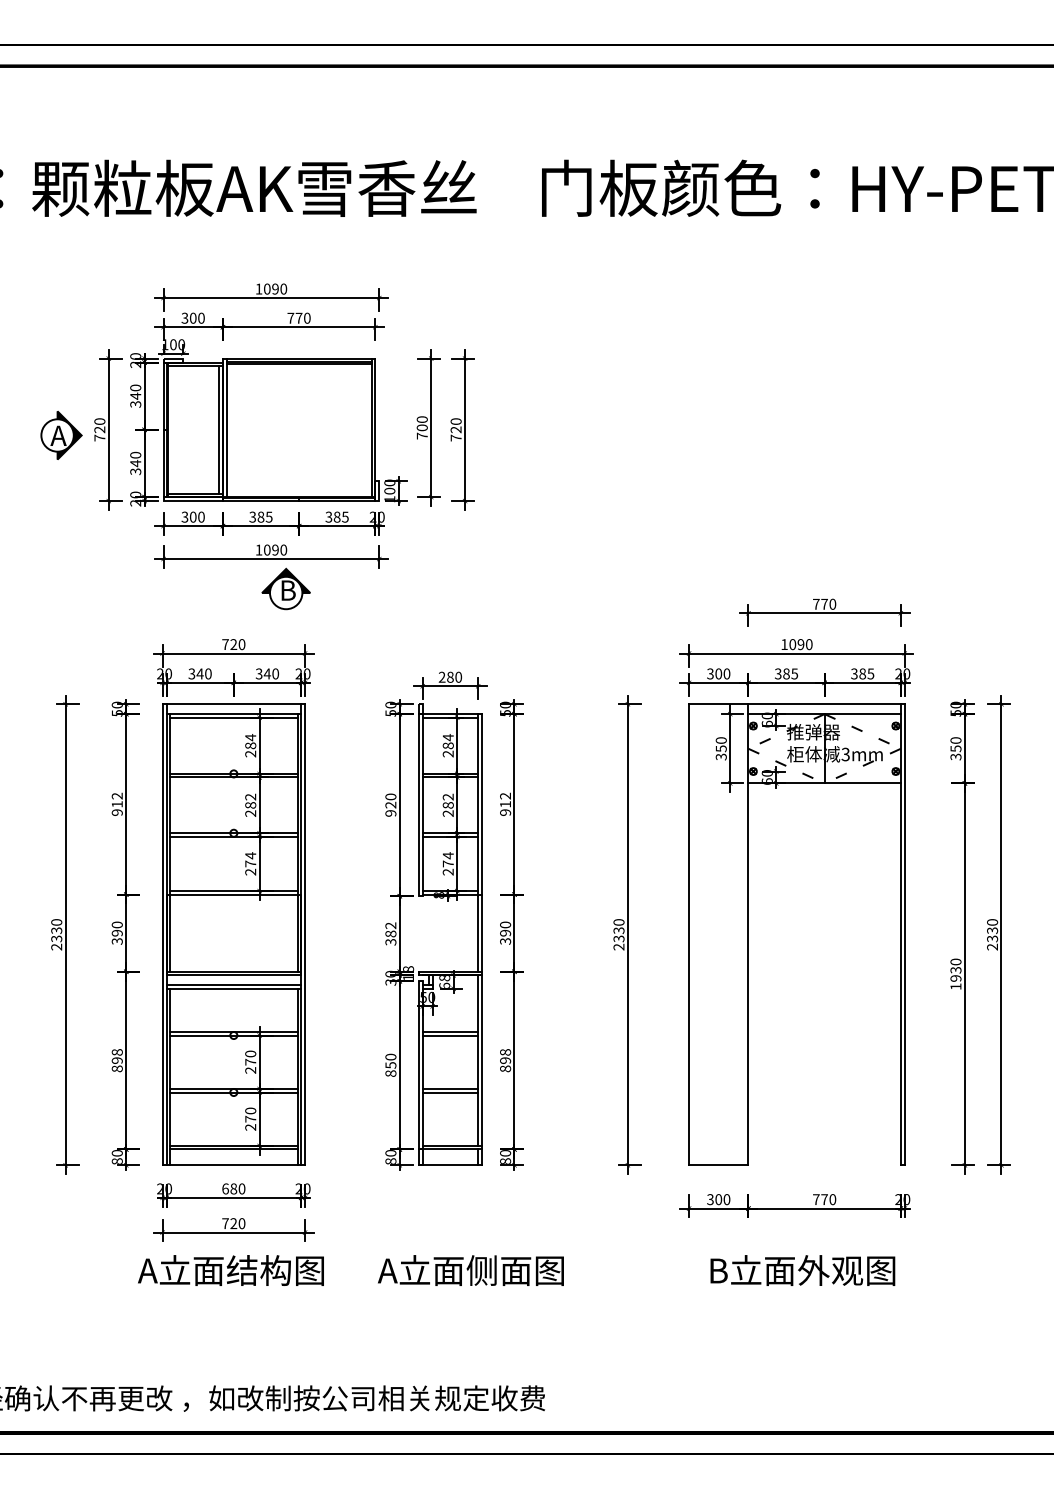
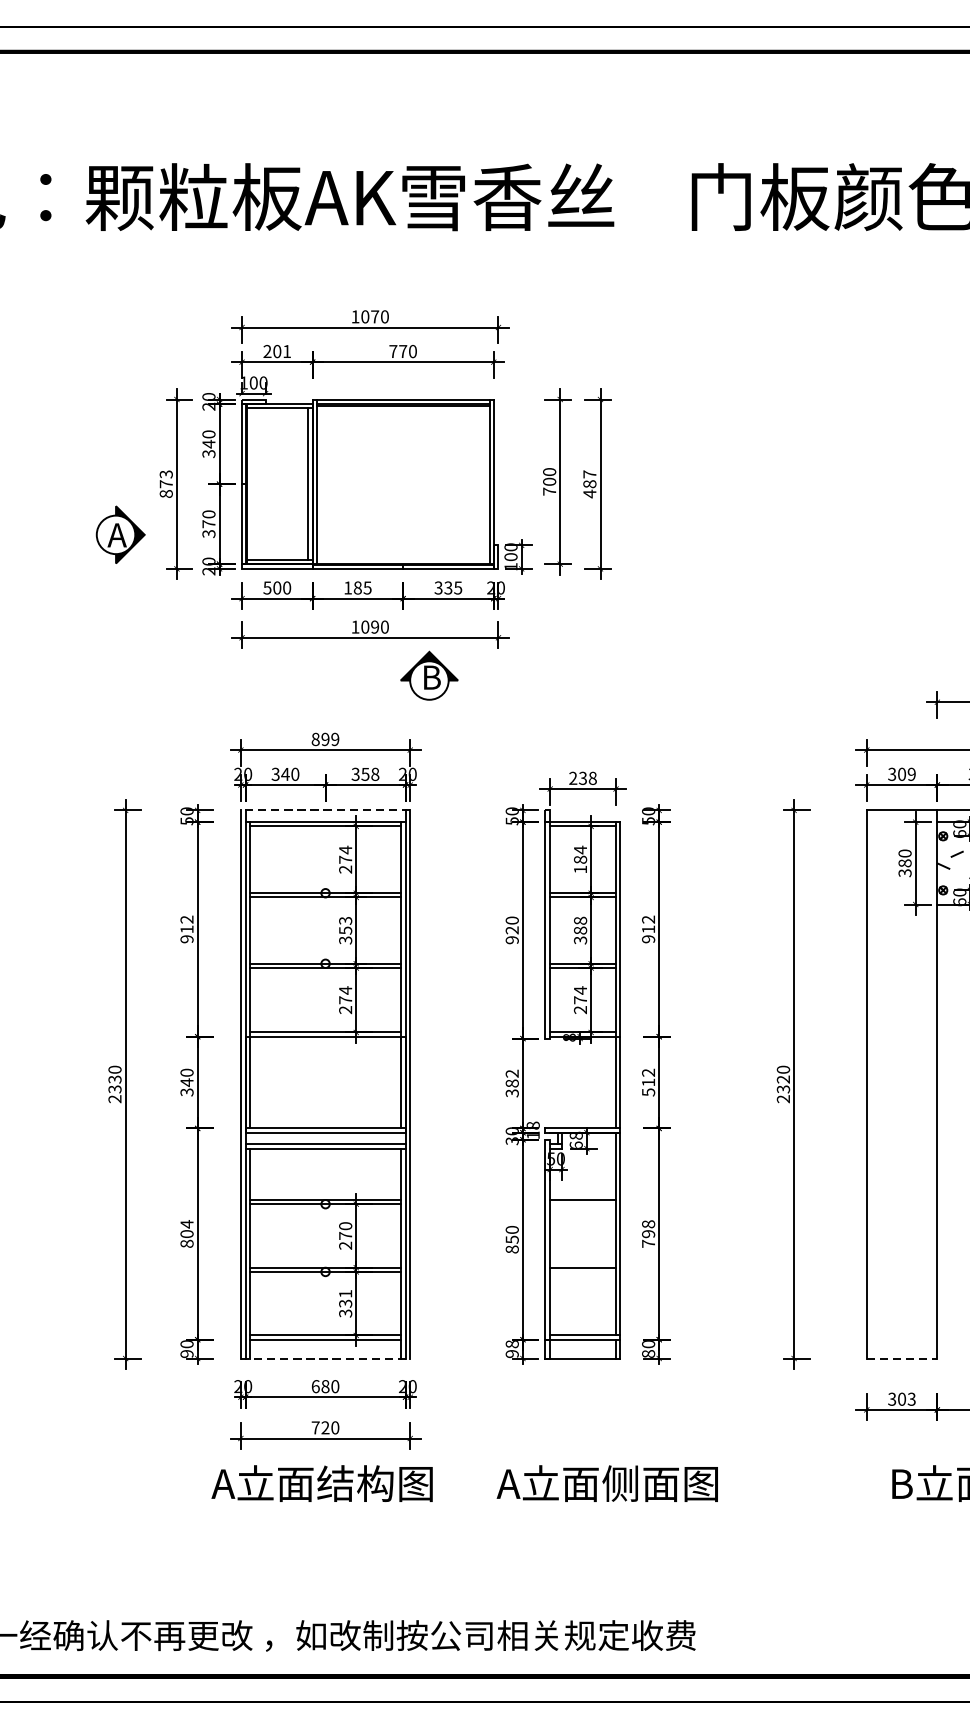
text: (275, 288) -> (375, 316), 1090 -> 1070
text: (192, 317) -> (276, 350), 300 -> 201
text: (99, 429) -> (165, 483), 720 -> 873
text: (455, 429) -> (589, 483), 720 -> 487
part: (61, 435) -> (120, 534), moved
text: (135, 463) -> (208, 524), 340 -> 370
text: (185, 516) -> (268, 587), 300 -> 500
text: (252, 516) -> (347, 587), 385 -> 185
text: (336, 516) -> (447, 587), 385 -> 335
part: (285, 588) -> (428, 675), moved
text: (233, 644) -> (325, 739), 720 -> 899
text: (271, 673) -> (370, 773), 340 -> 358
text: (726, 673) -> (911, 773), 300 -> 309
text: (454, 676) -> (587, 777), 280 -> 238
line: (233, 704) -> (325, 810), solid -> dashed
text: (250, 745) -> (345, 859), 284 -> 274
text: (720, 748) -> (904, 863), 350 -> 380
text: (447, 753) -> (579, 868), 284 -> 184
text: (250, 804) -> (345, 929), 282 -> 353
text: (447, 805) -> (579, 930), 282 -> 388
text: (619, 930) -> (784, 1079), 2330 -> 2320
text: (116, 932) -> (186, 1081), 390 -> 340
text: (505, 932) -> (648, 1081), 390 -> 512
line: (450, 1035) -> (583, 1204), removed
text: (116, 1055) -> (186, 1227), 898 -> 804
text: (505, 1068) -> (648, 1243), 898 -> 798
line: (450, 1092) -> (583, 1271), removed
text: (250, 1118) -> (345, 1302), 270 -> 331
text: (390, 1157) -> (511, 1349), 80 -> 98
text: (116, 1161) -> (186, 1353), 80 -> 90
line: (234, 1165) -> (326, 1358), solid -> dashed
line: (718, 1165) -> (901, 1358), solid -> dashed
text: (726, 1199) -> (911, 1399), 300 -> 303

